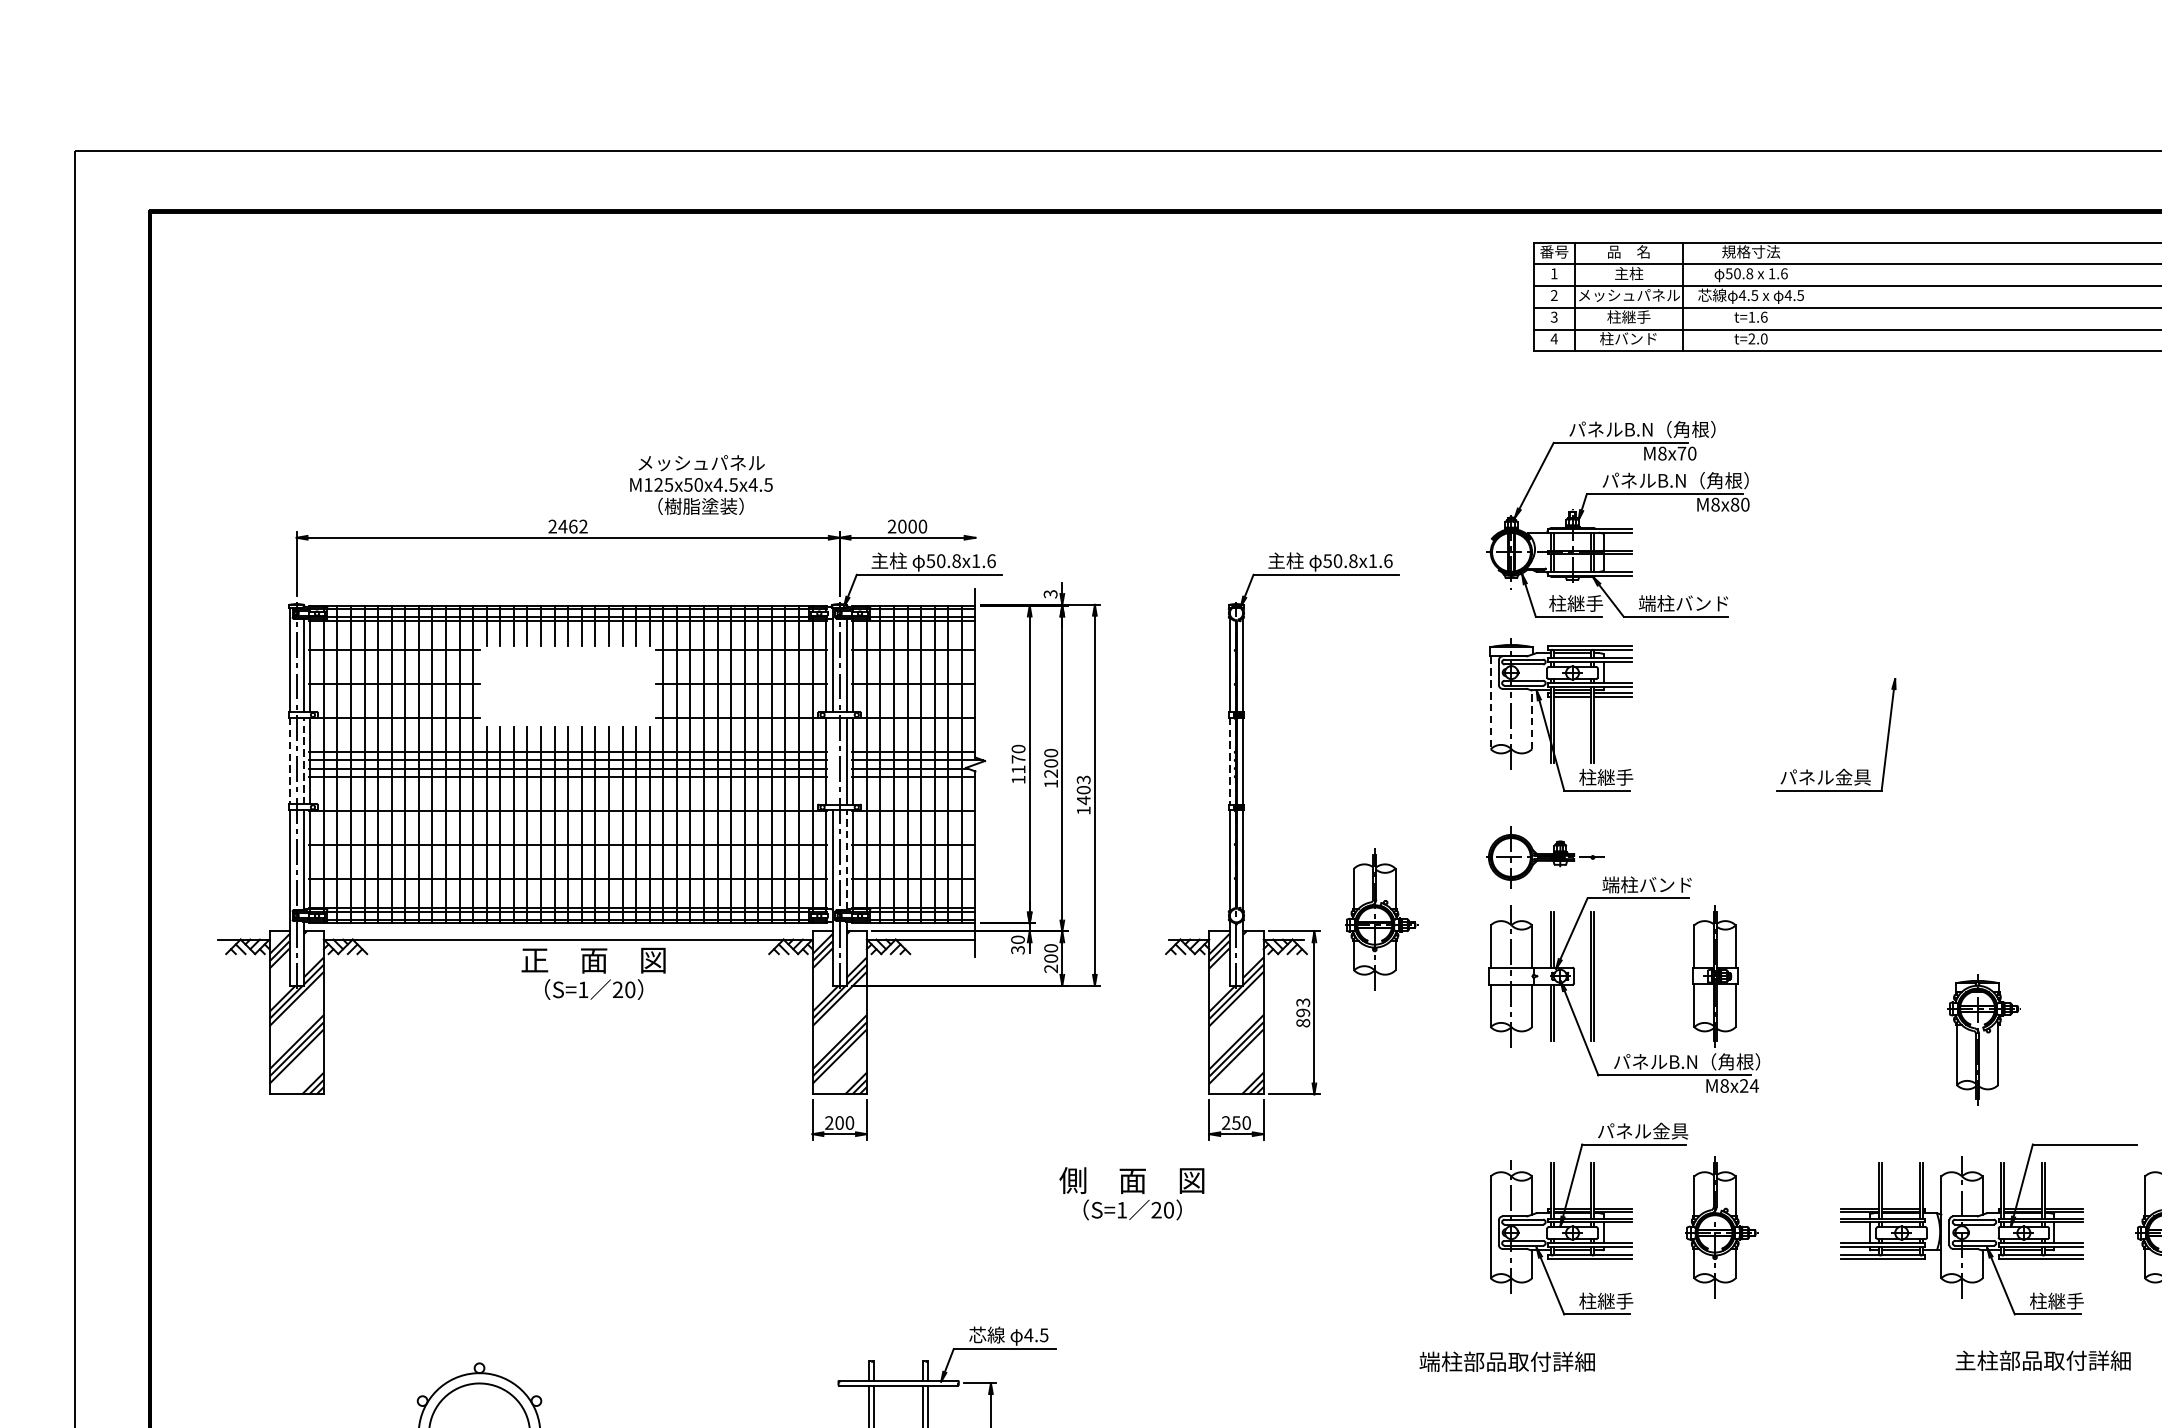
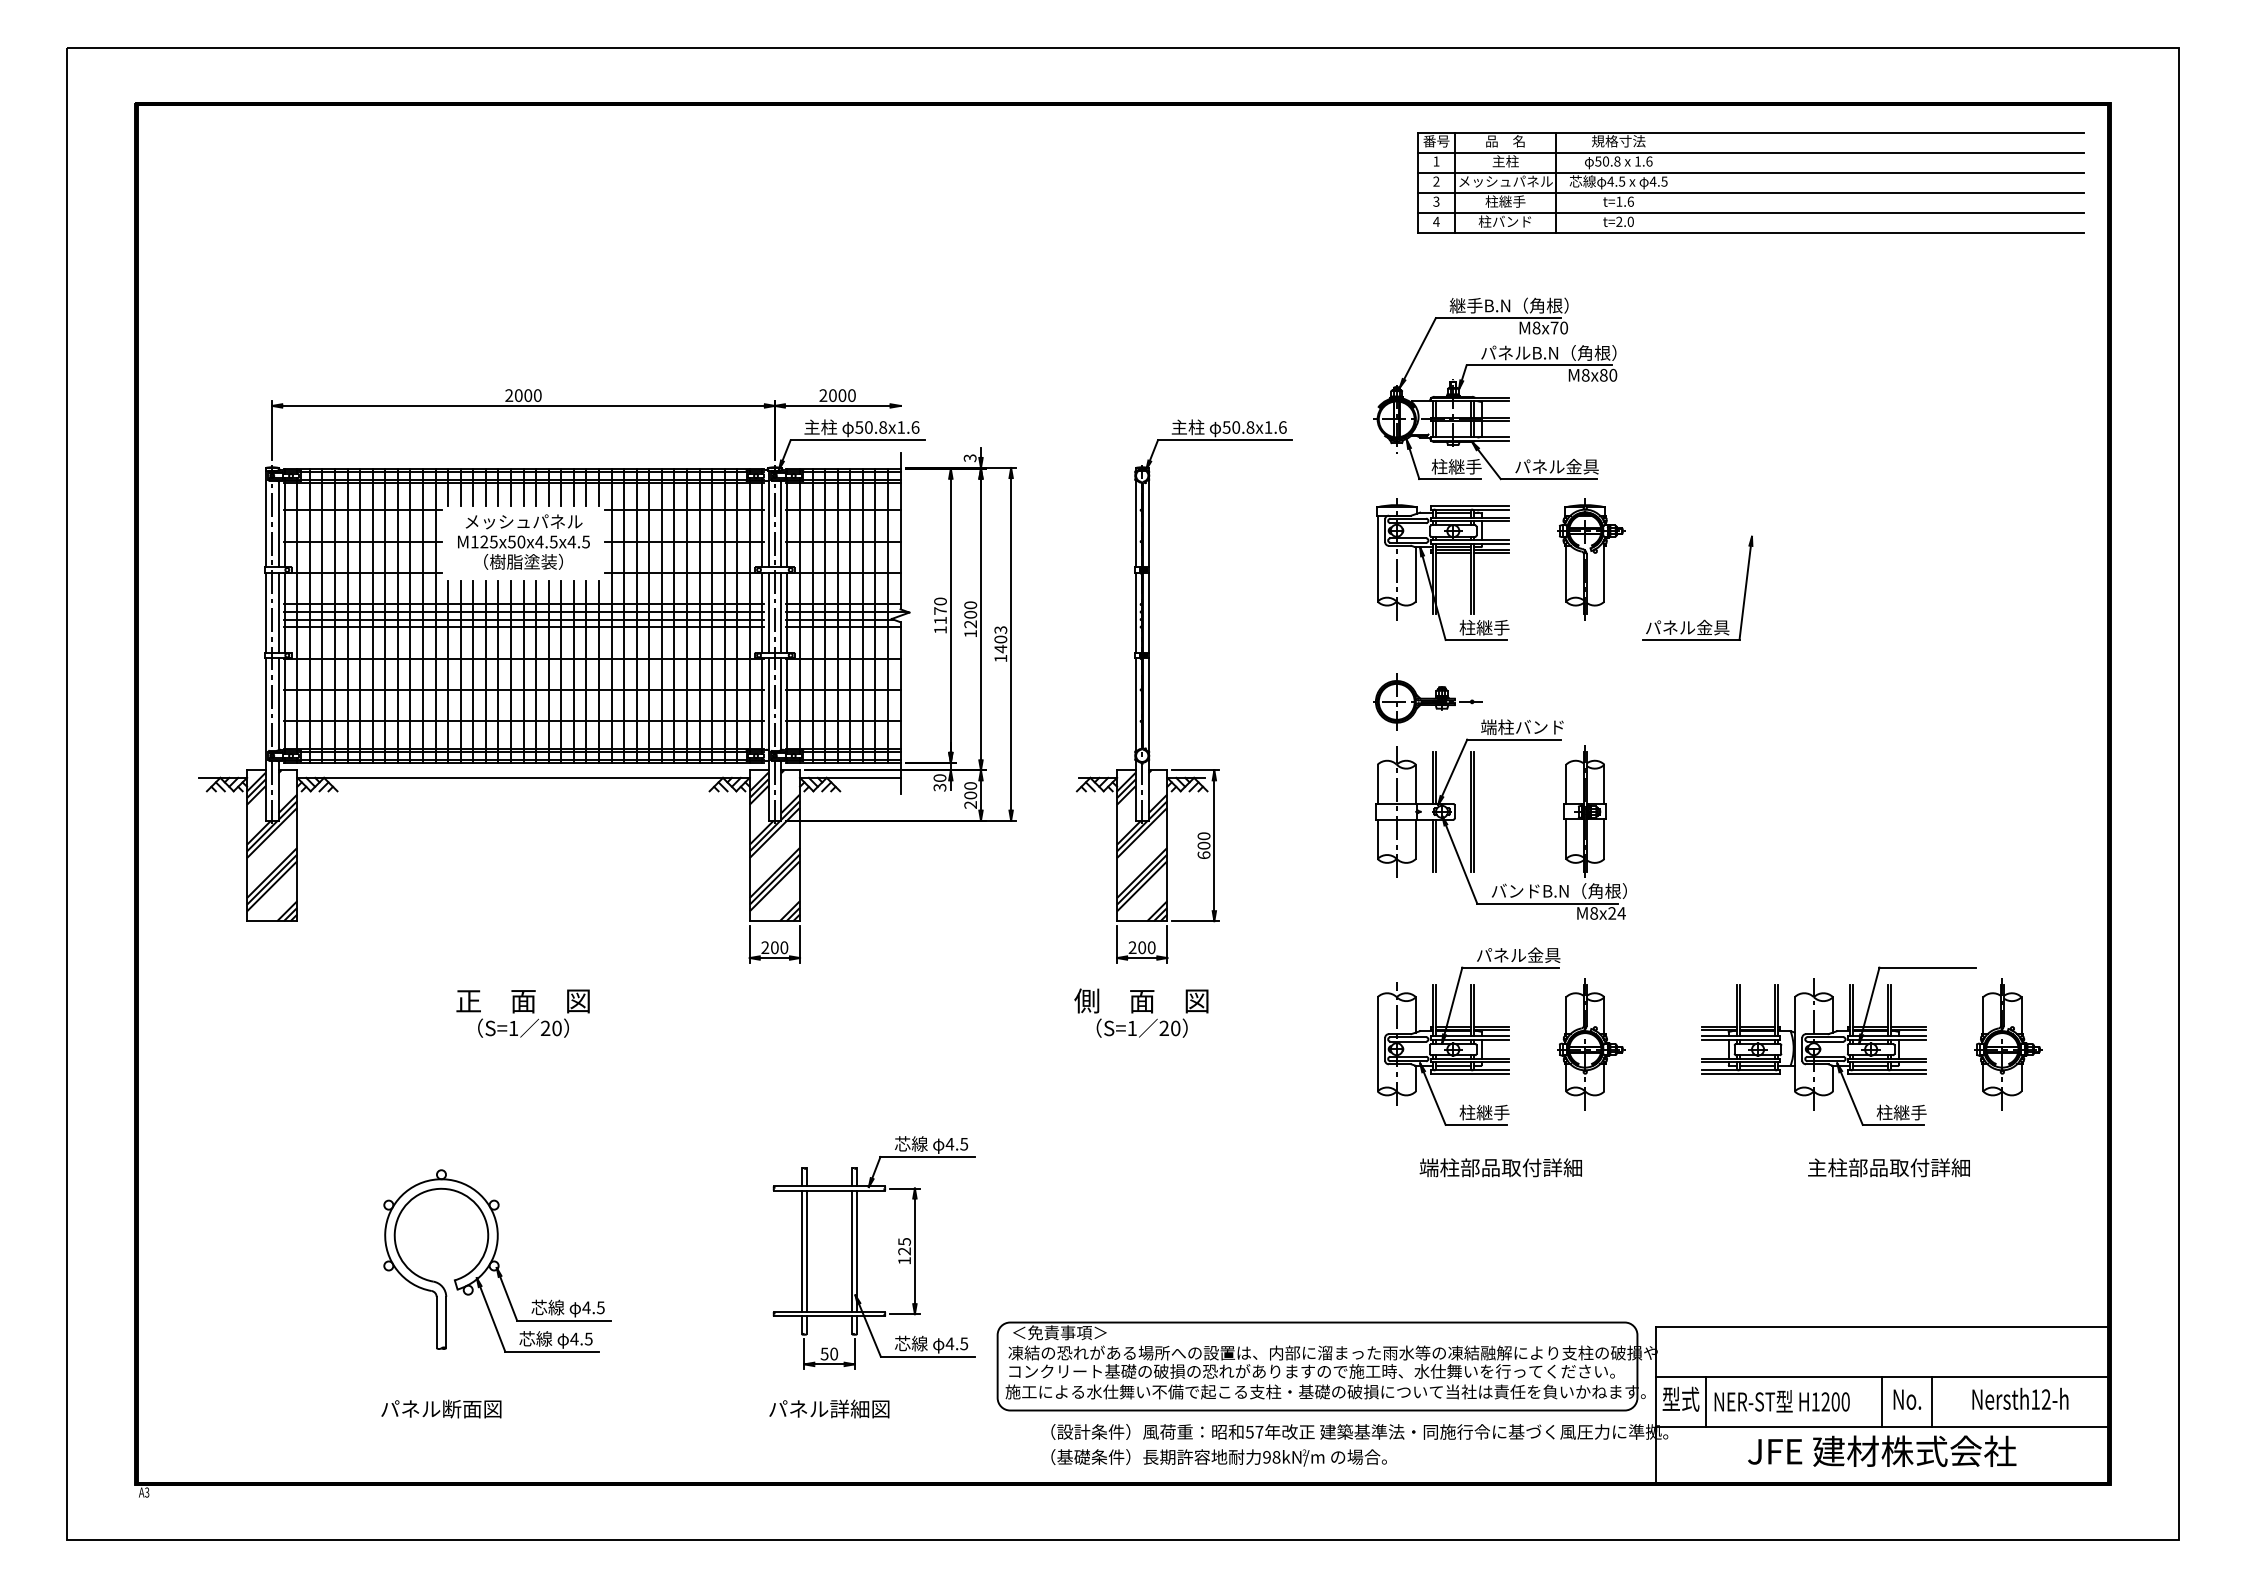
text: (1641, 429) -> (1517, 305), パネルB.N（角根） -> 継手B.N（角根）
text: (700, 484) -> (523, 541), moved
text: (572, 526) -> (527, 395), 2462 -> 2000
text: (1683, 603) -> (1556, 466), 端柱バンド -> パネル金具
line: (1490, 702) -> (1377, 558), dashed -> solid
line: (1531, 718) -> (1415, 573), dashed -> solid
line: (303, 760) -> (278, 612), dashed -> solid
line: (832, 760) -> (768, 612), added
line: (289, 762) -> (265, 613), dashed -> solid
line: (1229, 762) -> (1135, 613), dashed -> solid
line: (846, 859) -> (781, 703), dashed -> solid
part: (1381, 919) -> (1276, 759), removed
text: (592, 973) -> (522, 1013), moved
text: (1302, 1012) -> (1203, 845), 893 -> 600
part: (1984, 1039) -> (1591, 559), moved
text: (1646, 1061) -> (1521, 890), パネルB.N（角根） -> バンドB.N（角根）
text: (1236, 1122) -> (1142, 947), 250 -> 200
text: (1131, 1193) -> (1141, 1012), moved
text: (1506, 1361) -> (1500, 1167), moved

